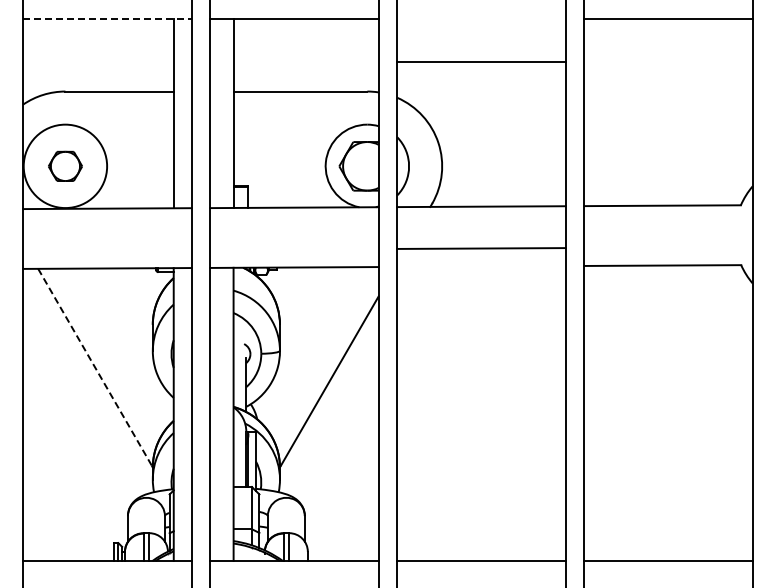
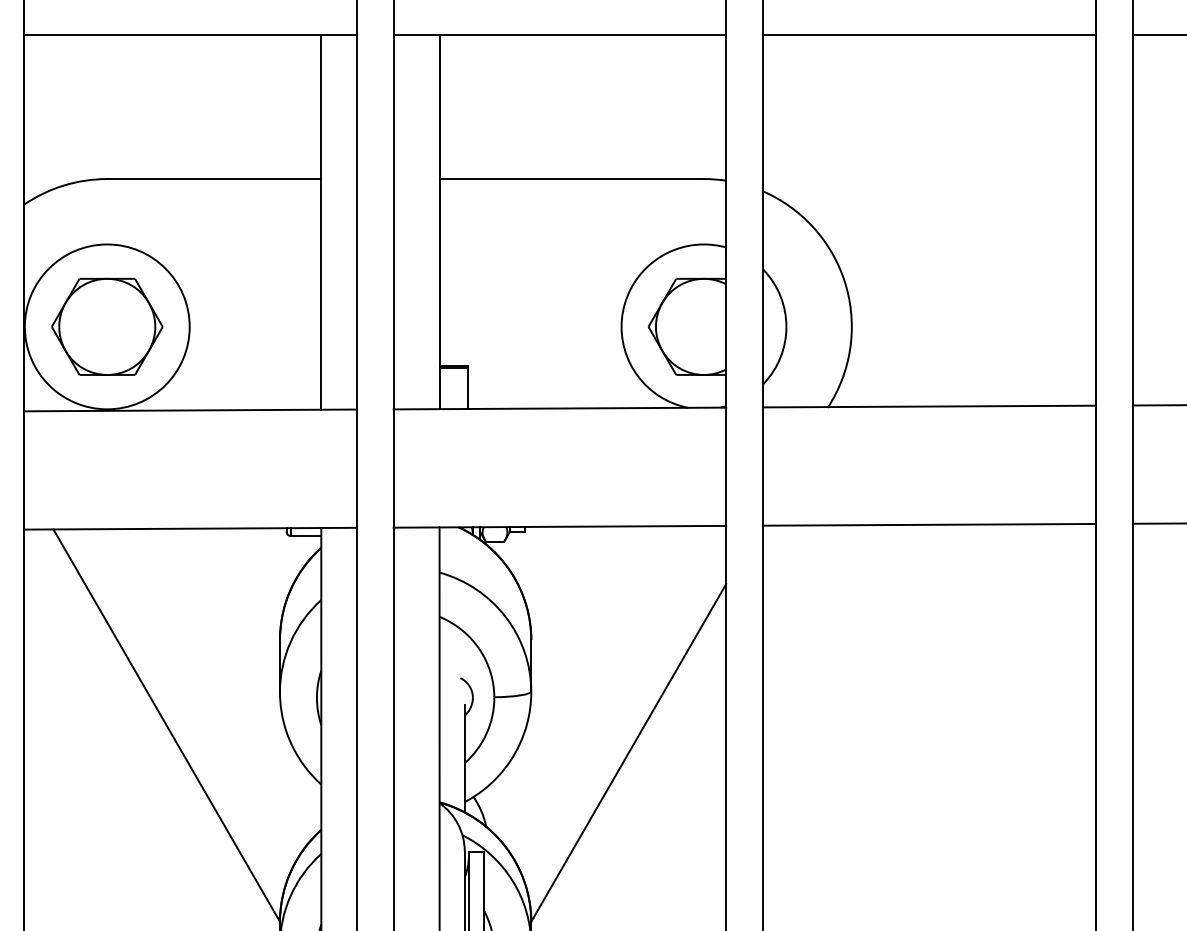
line: (107, 18) -> (190, 34), dashed -> solid
line: (481, 61) -> (929, 34), moved
part: (65, 166) -> (107, 327), size x1.67
line: (481, 248) -> (929, 524), moved
line: (95, 367) -> (166, 724), dashed -> solid

